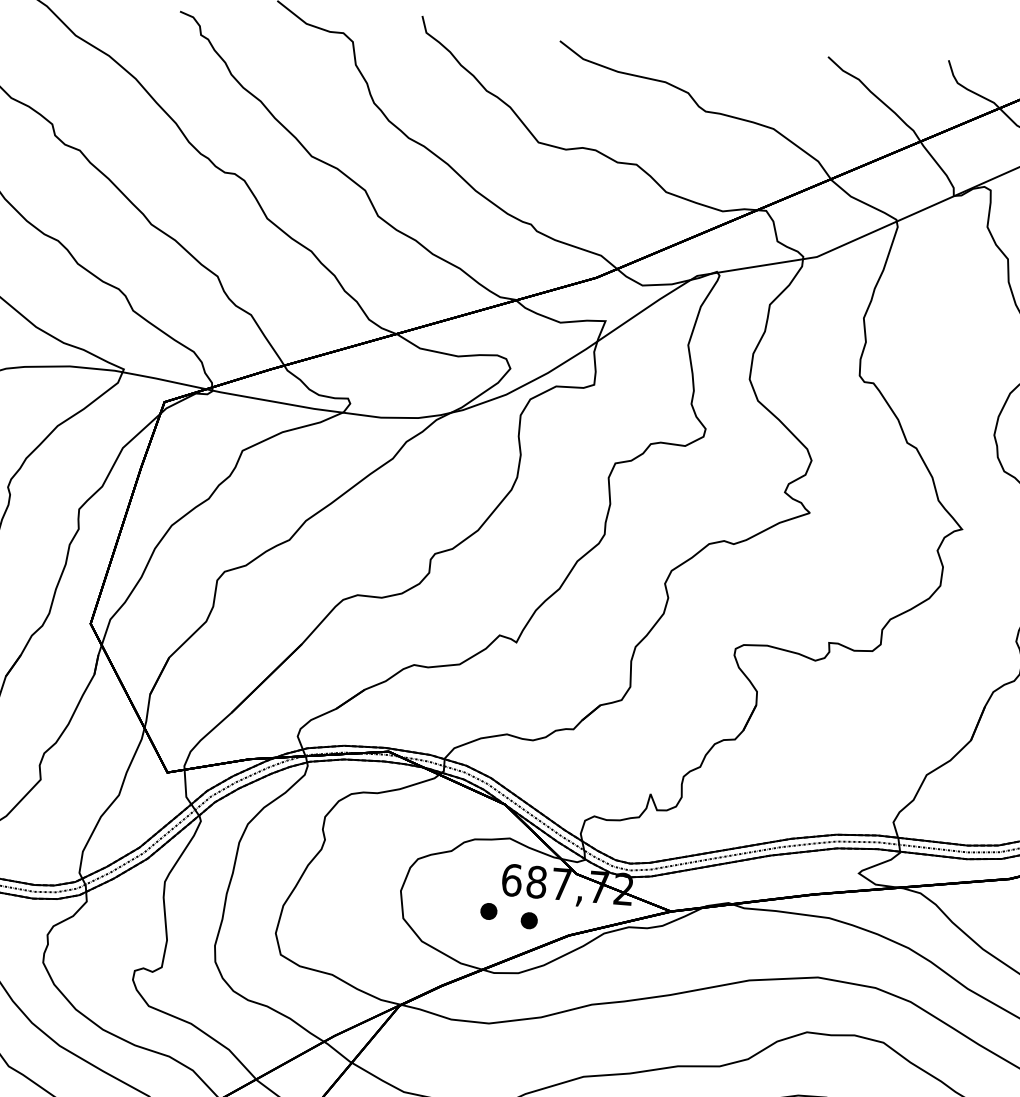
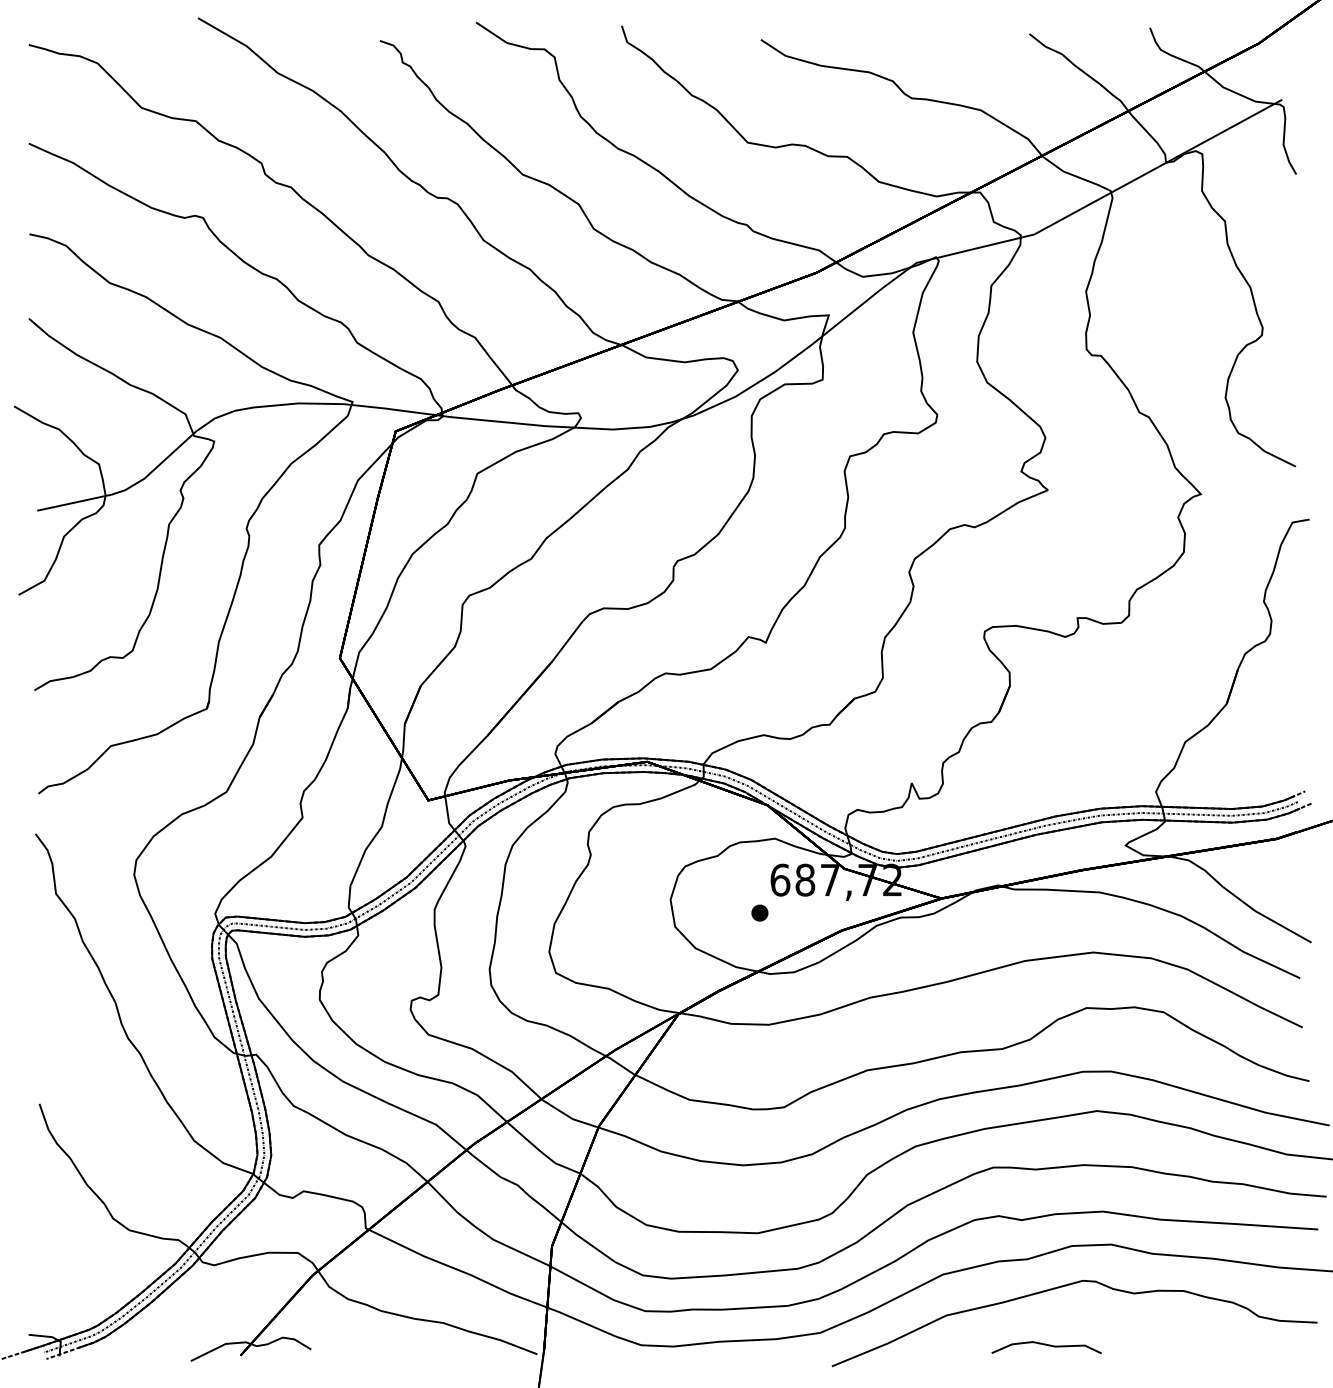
part: (528, 920) -> (800, 918), removed

